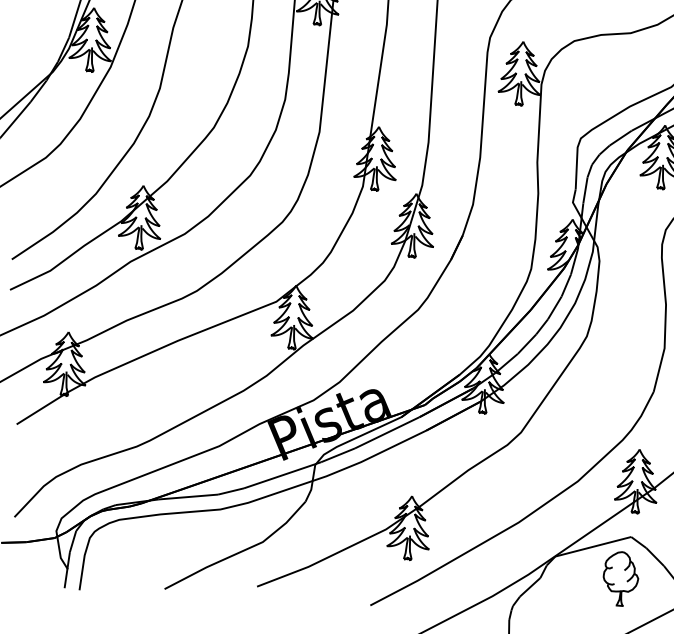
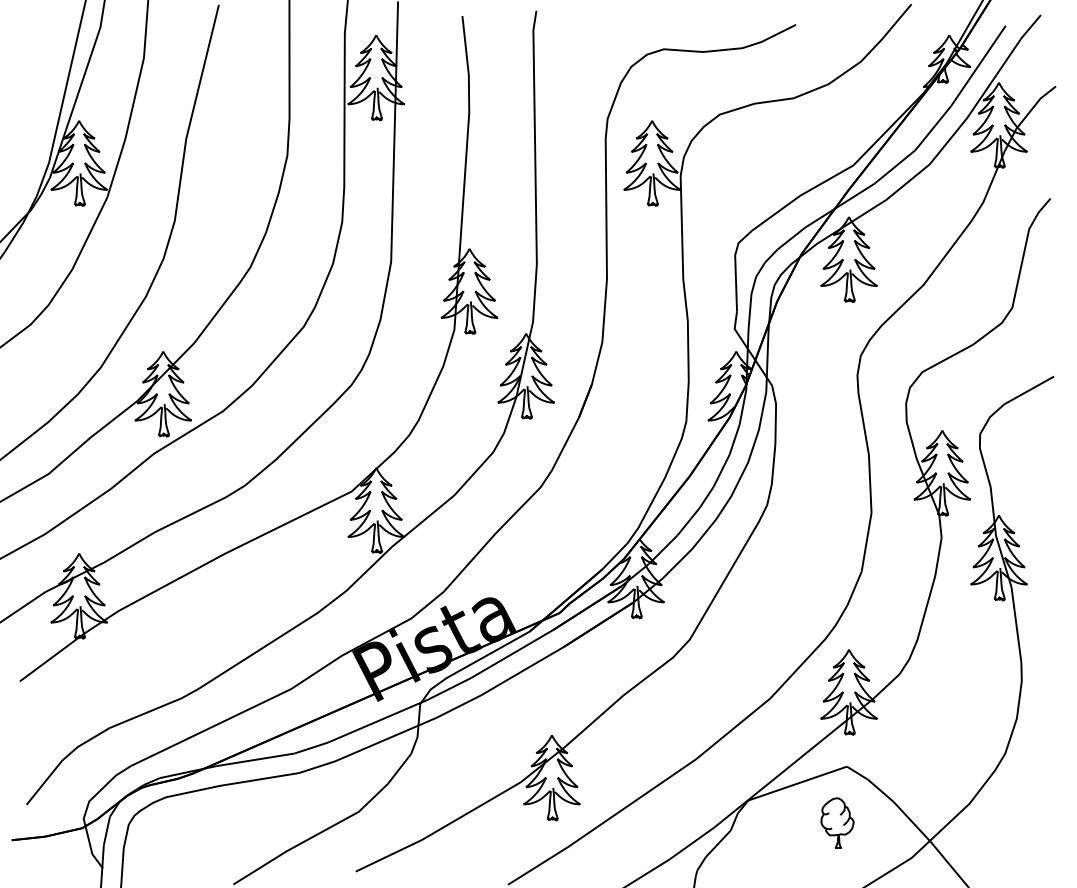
part: (620, 578) -> (837, 822), size x0.7

